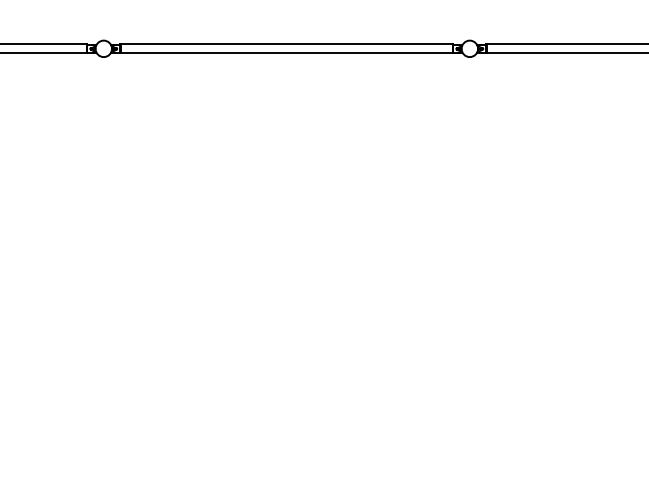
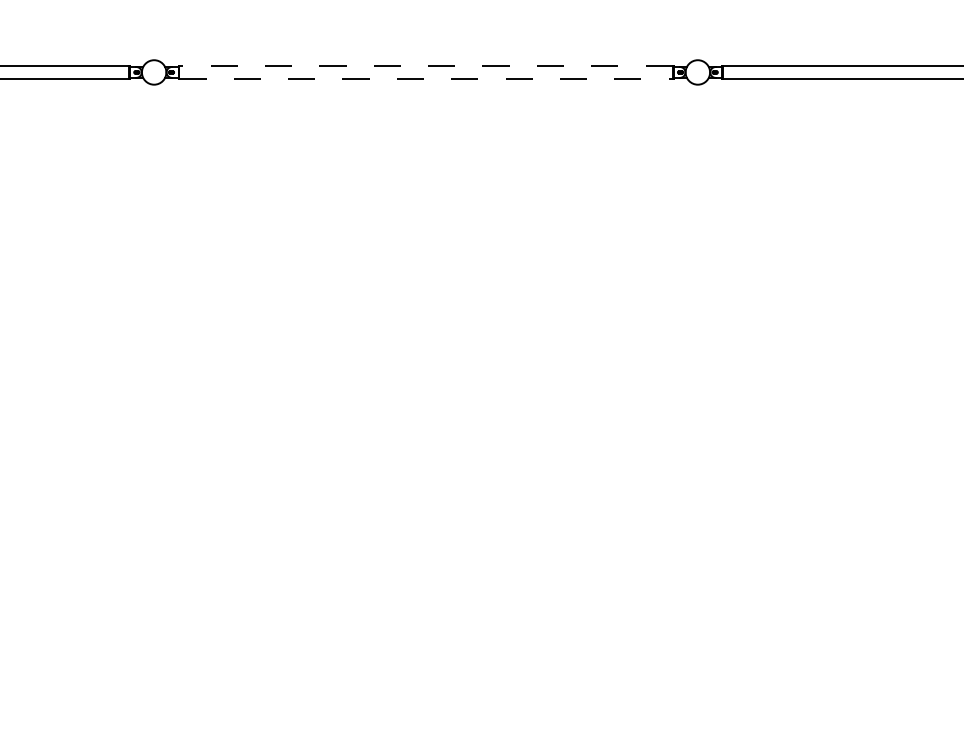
line: (286, 44) -> (425, 65), solid -> dashed
line: (287, 53) -> (427, 79), solid -> dashed

